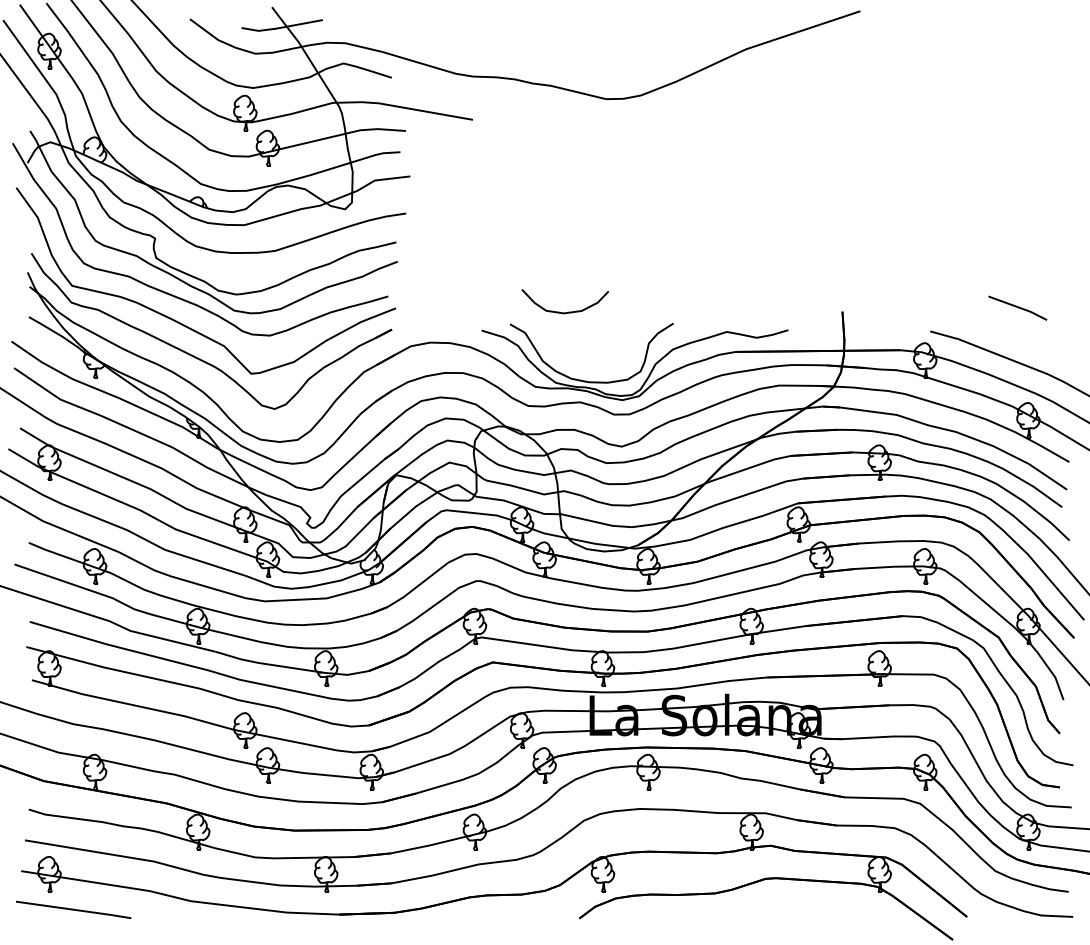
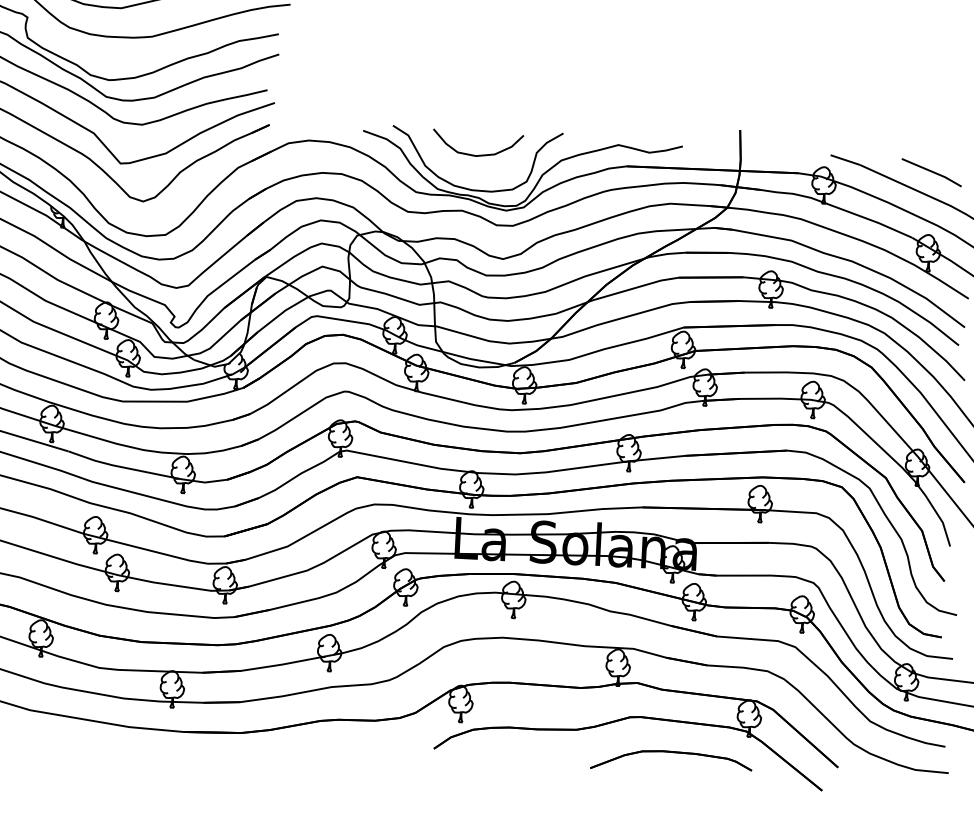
line: (1017, 307) -> (931, 171), moved
curve: (568, 311) -> (480, 154), moved
part: (808, 911) -> (673, 753), added

